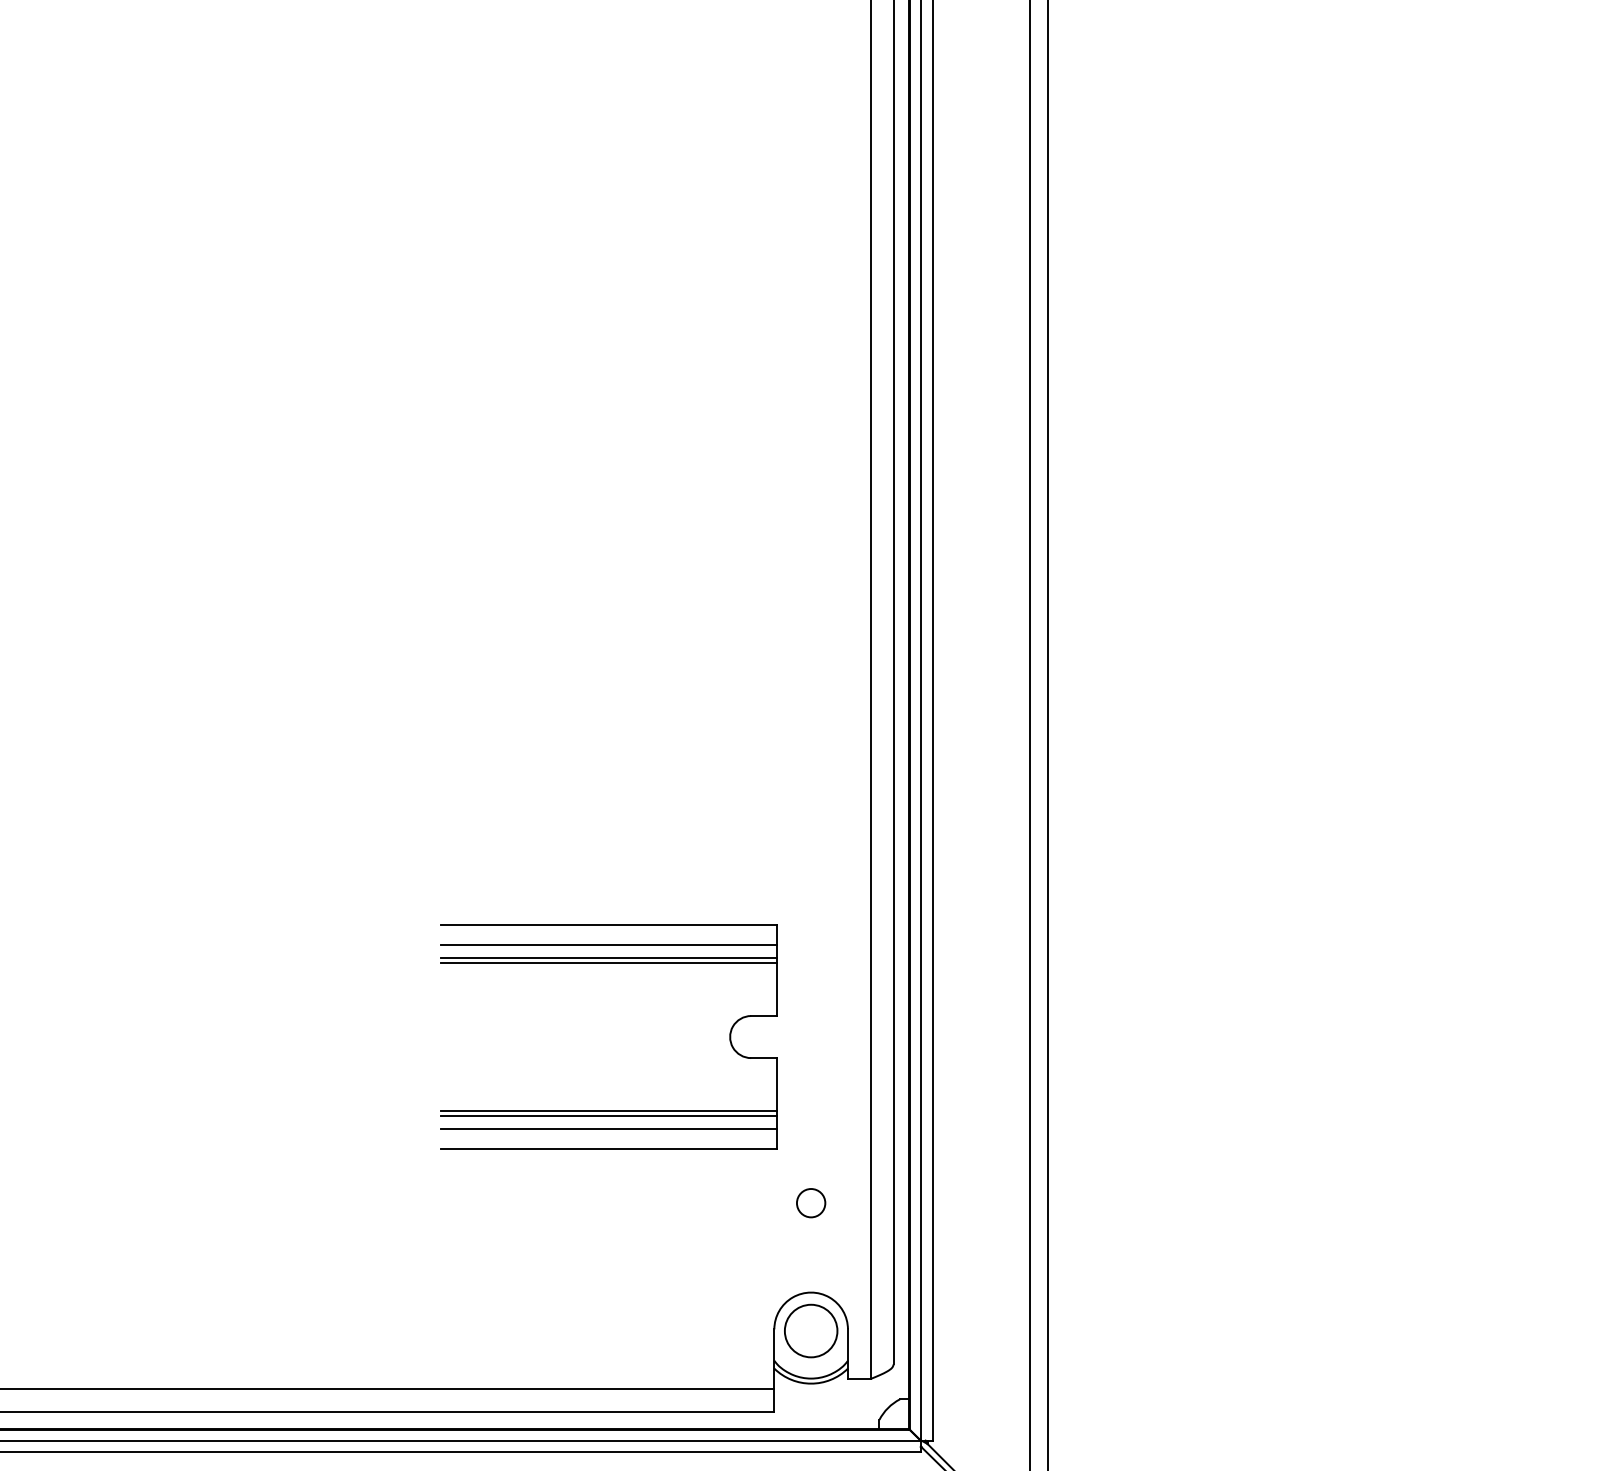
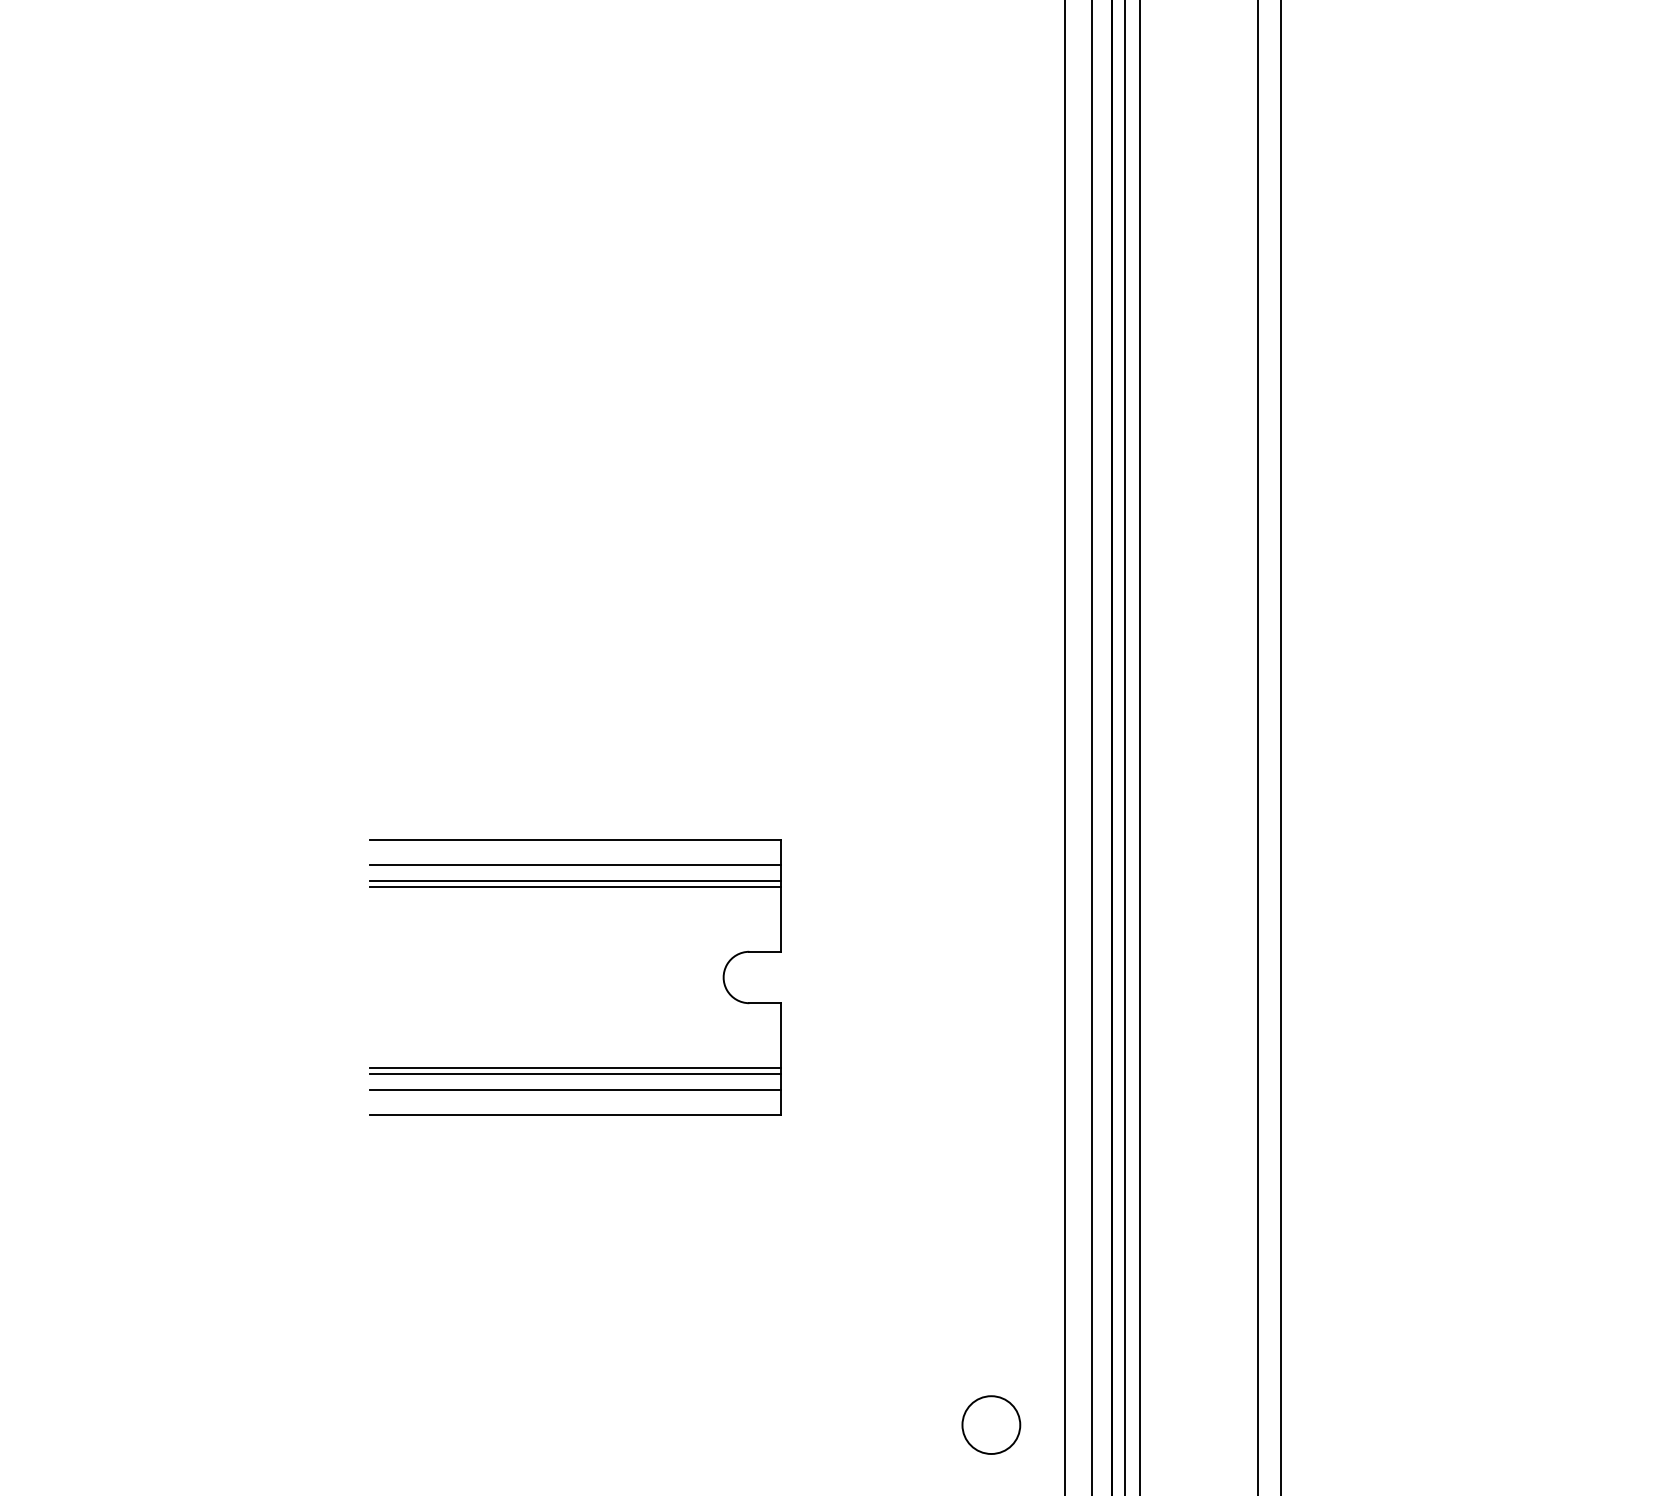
part: (608, 963) -> (574, 887), moved
circle: (810, 1202) -> (990, 1424), size x1.67

